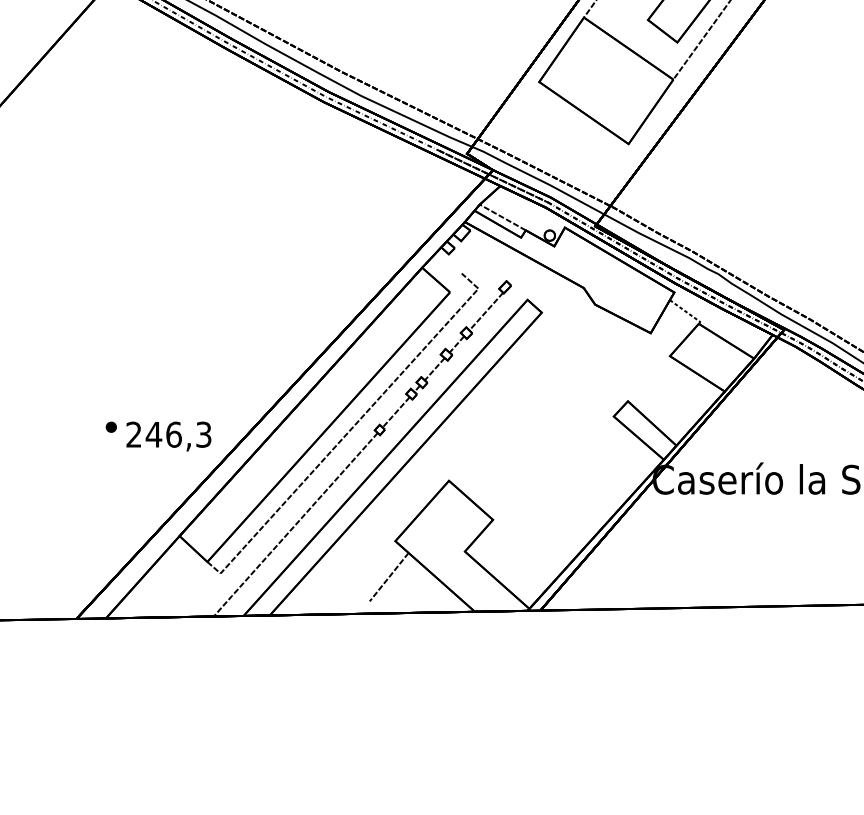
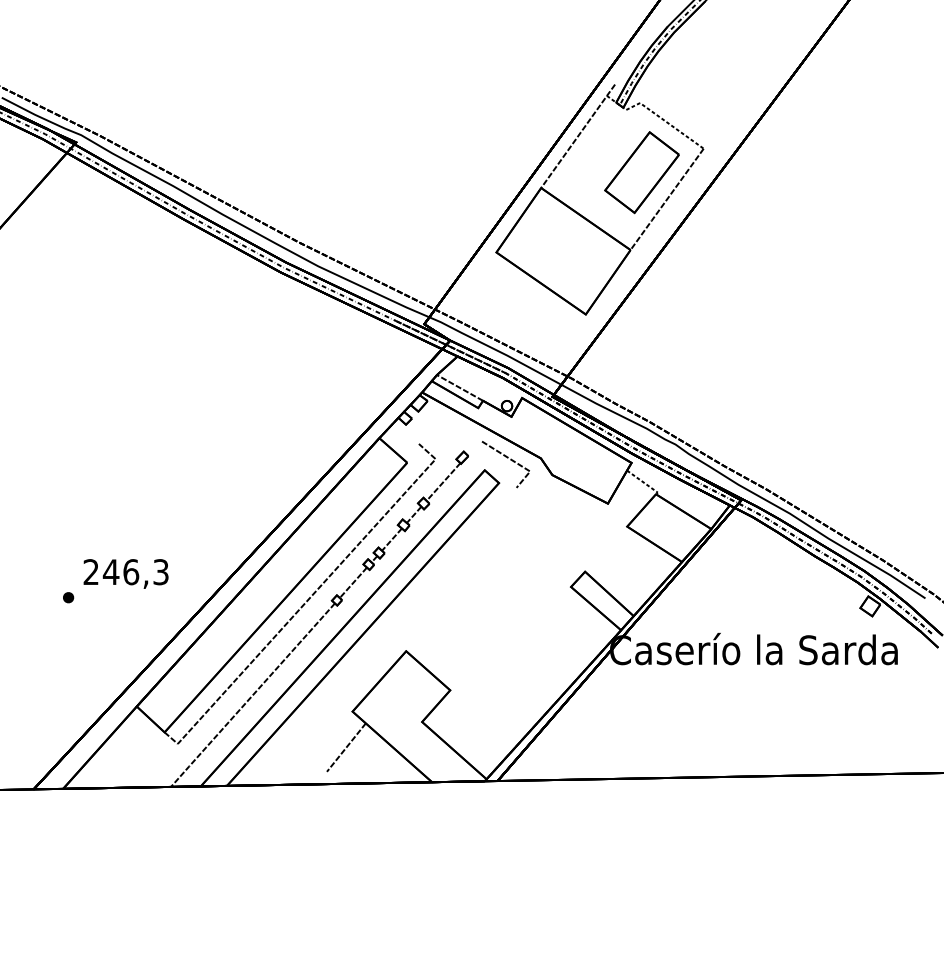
line: (550, 288) -> (507, 458), added
text: (168, 436) -> (125, 573), moved

